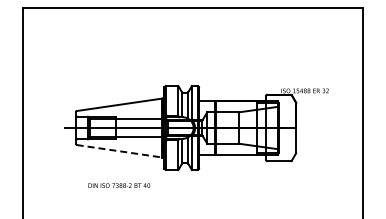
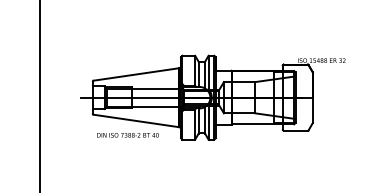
line: (120, 151) -> (137, 121), dashed -> solid
text: (119, 185) -> (128, 135), moved

